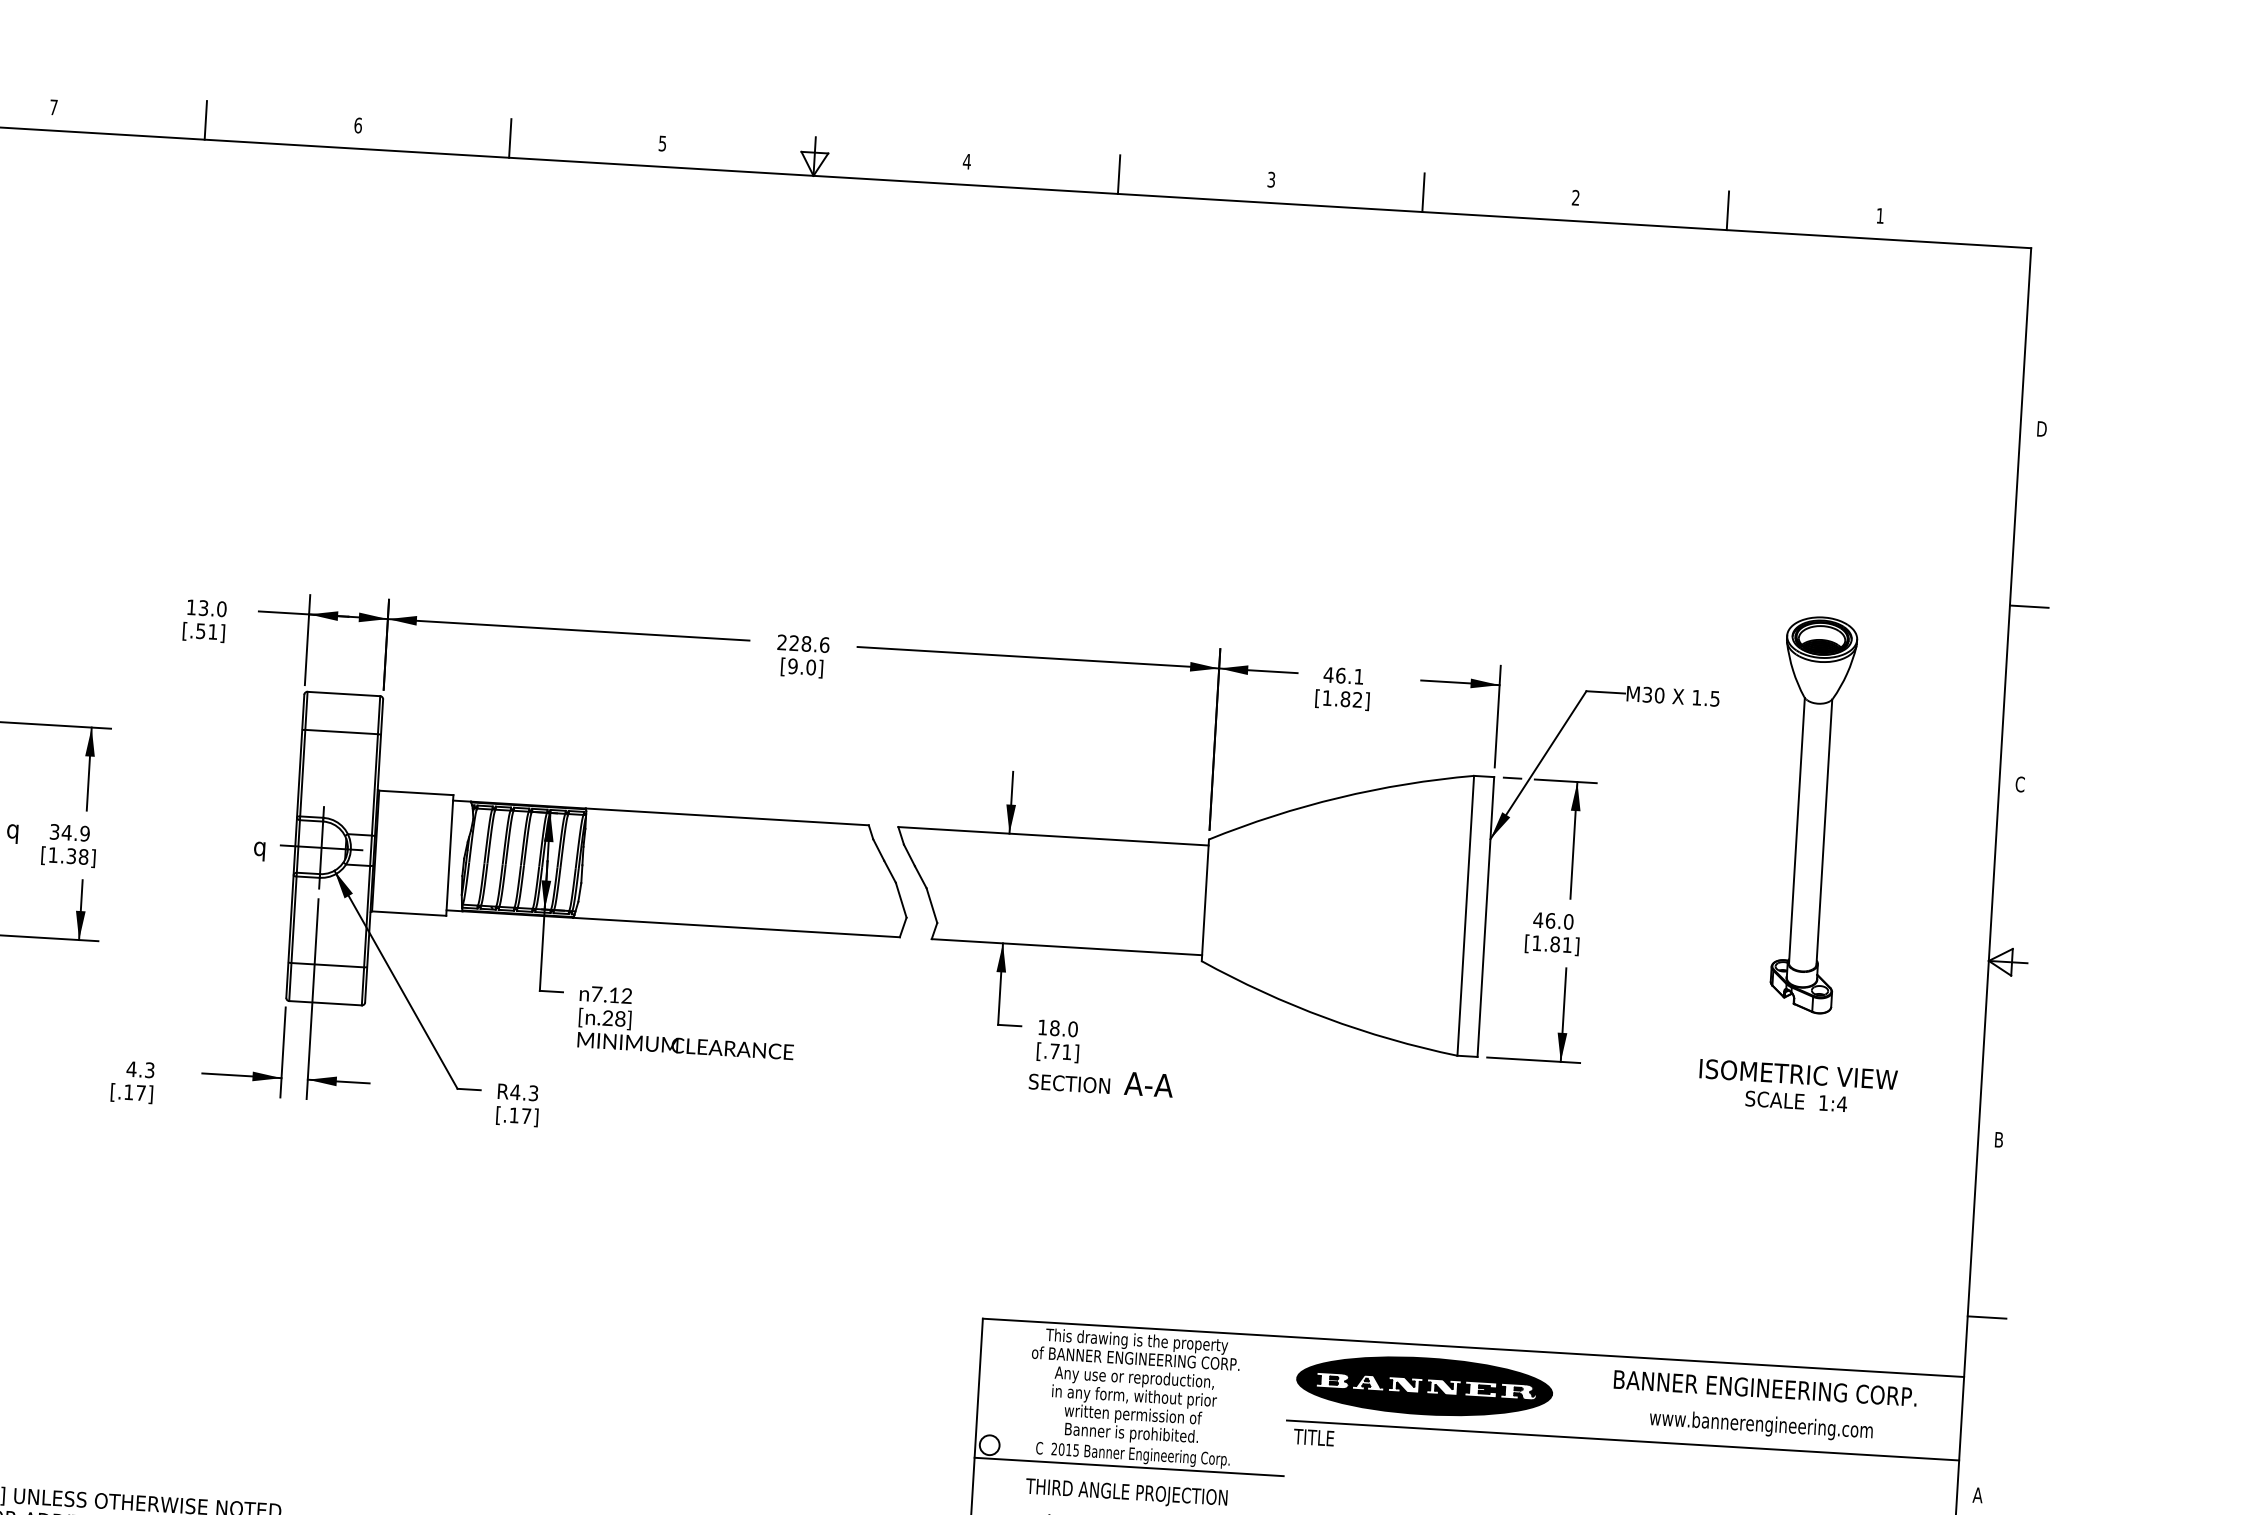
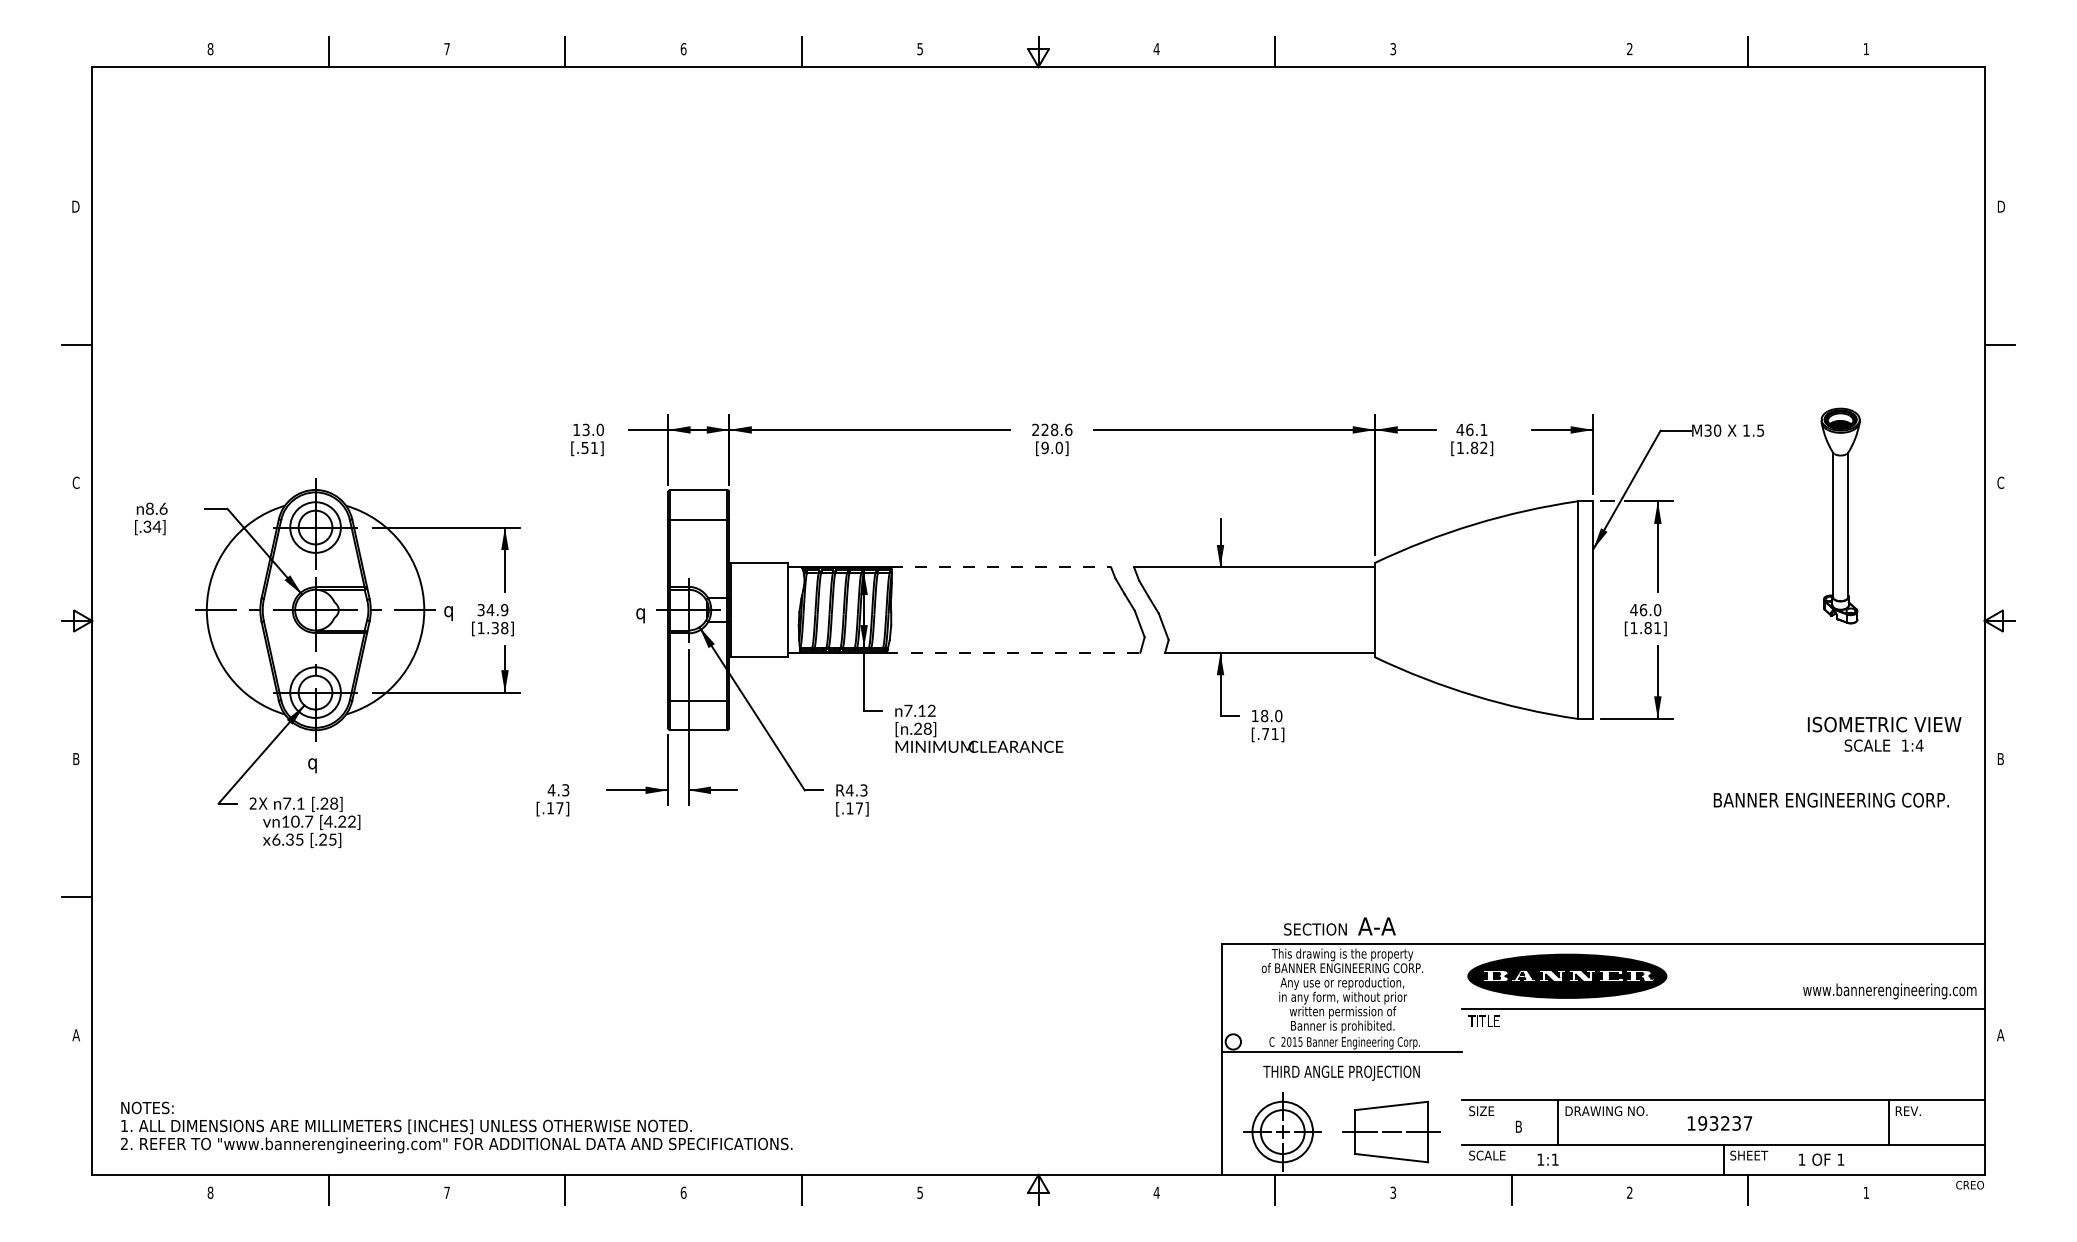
line: (1423, 193) -> (1511, 52), removed
part: (1811, 814) -> (1840, 515), size x0.7
line: (727, 816) -> (1001, 567), solid -> dashed
line: (736, 927) -> (1013, 652), solid -> dashed
text: (1100, 1081) -> (1339, 926), moved
text: (1797, 1085) -> (1884, 733), moved
line: (1986, 1317) -> (1999, 897), removed
text: (1764, 1387) -> (1830, 799), moved
text: (1760, 1425) -> (1889, 991), moved

